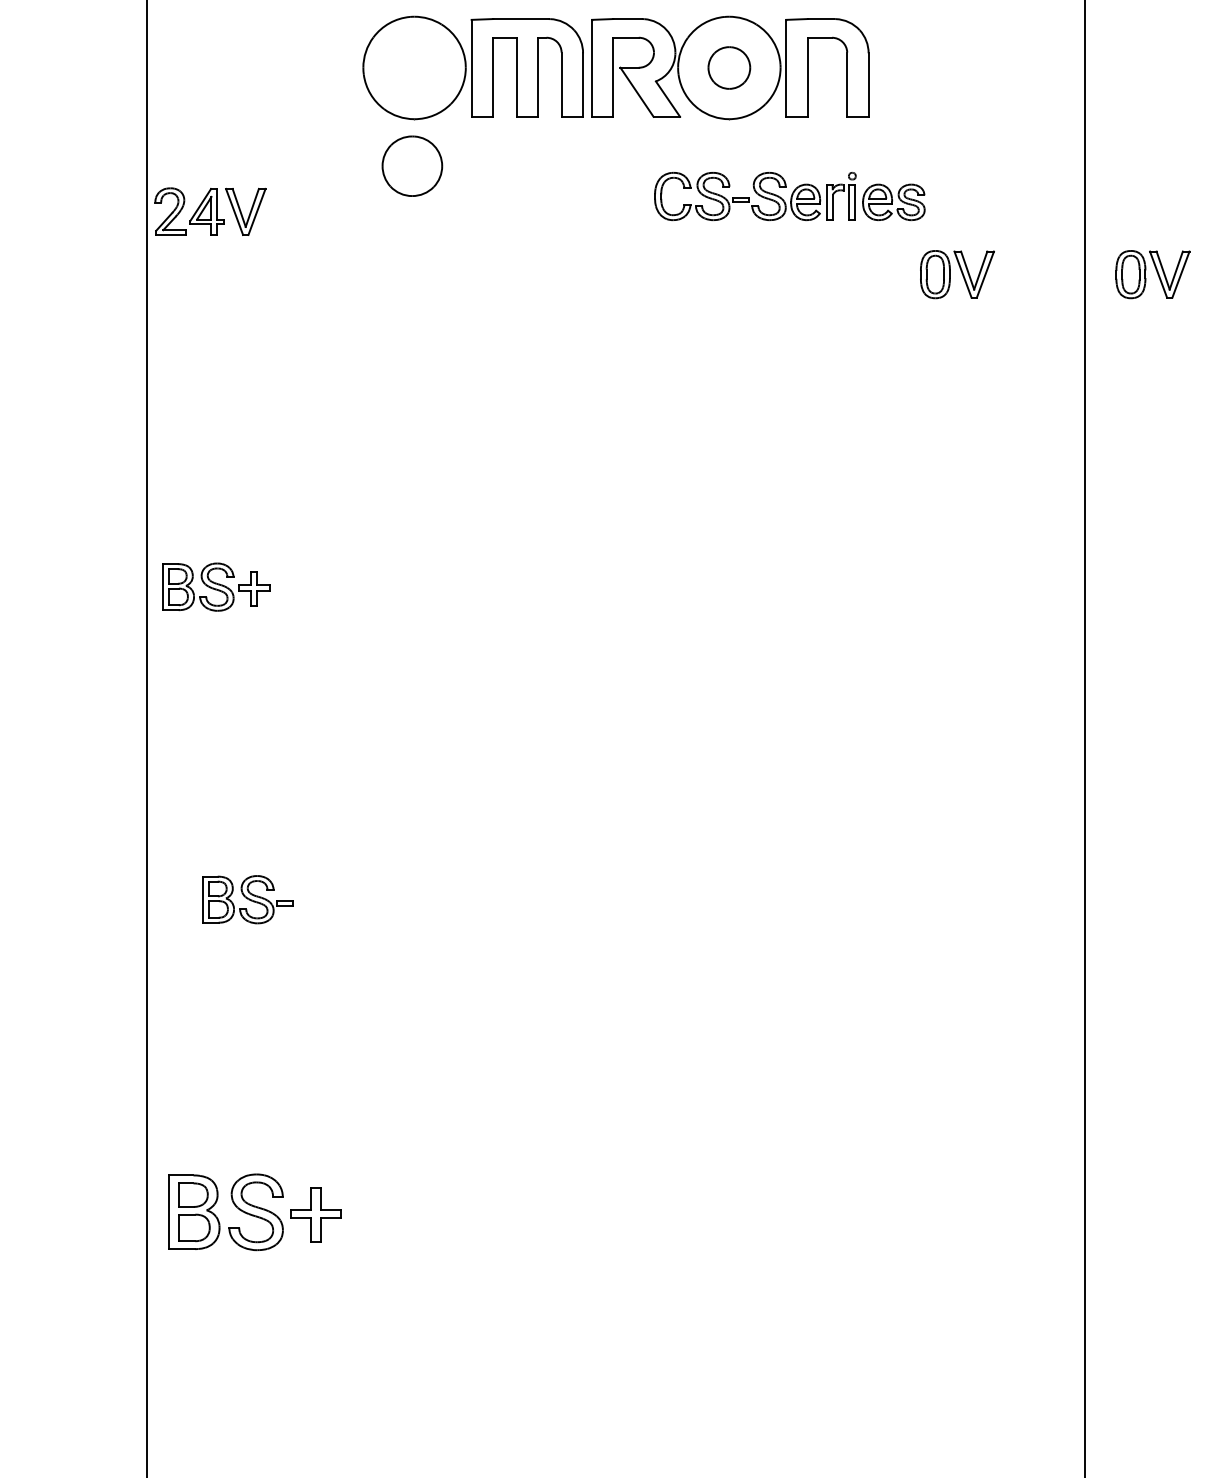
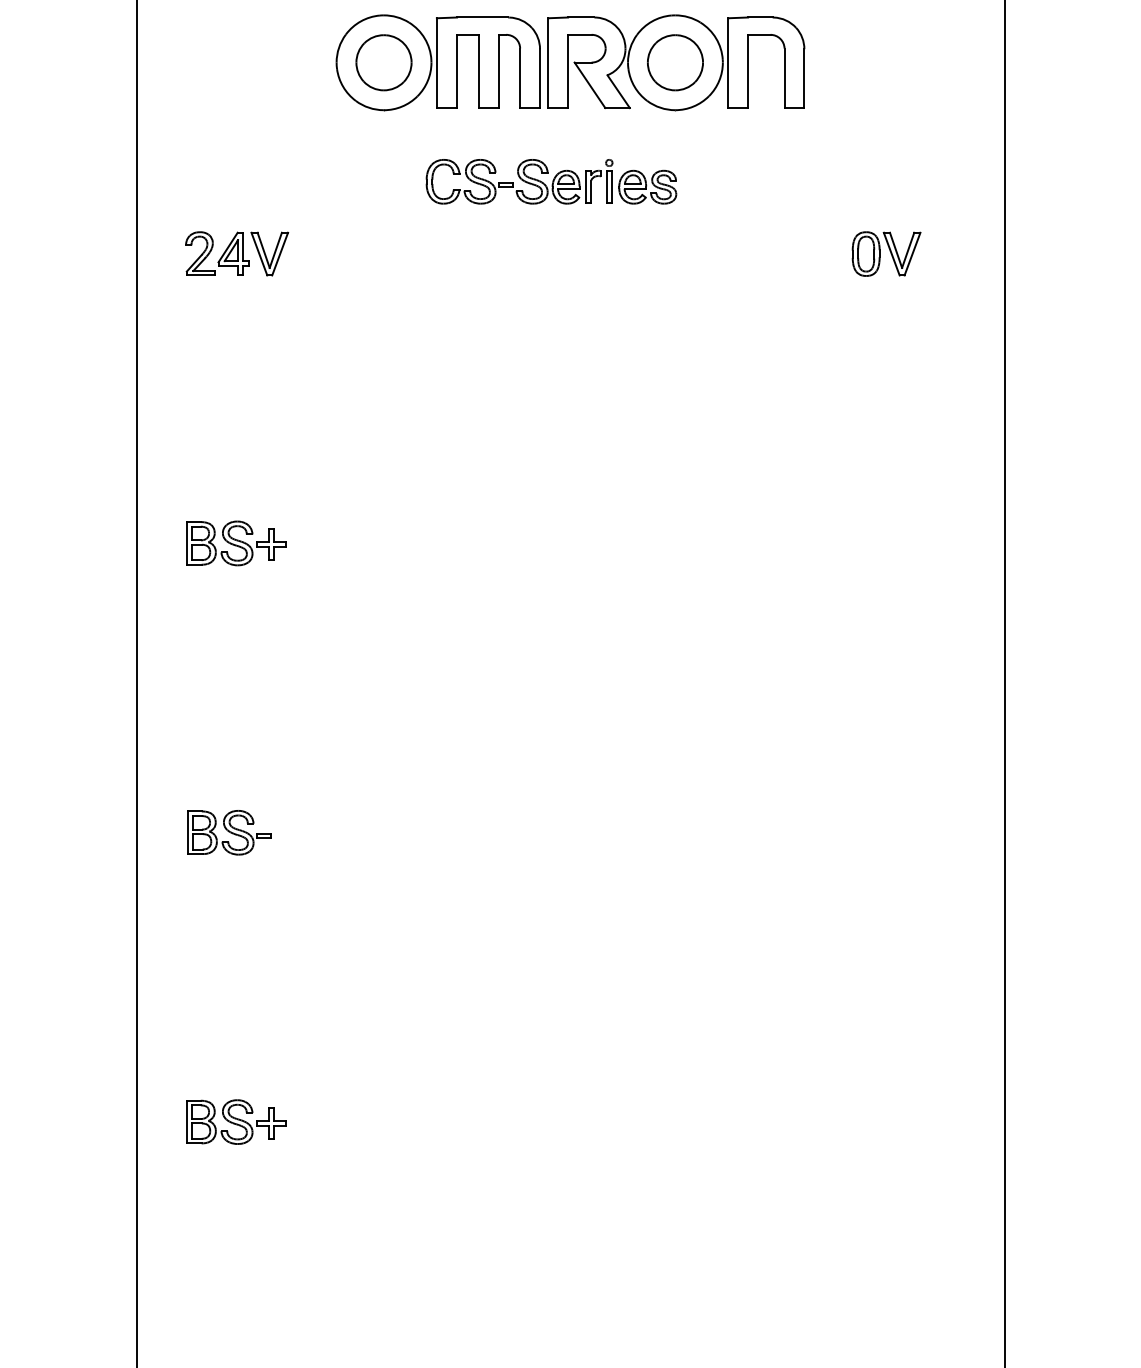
part: (729, 67) -> (675, 62), size x1.43
part: (411, 165) -> (383, 62), moved
part: (789, 196) -> (551, 181), moved
part: (210, 211) -> (237, 253), moved
part: (1152, 273) -> (1067, 253), removed
part: (216, 587) -> (236, 543), moved
part: (255, 1211) -> (236, 1121), size x0.62

